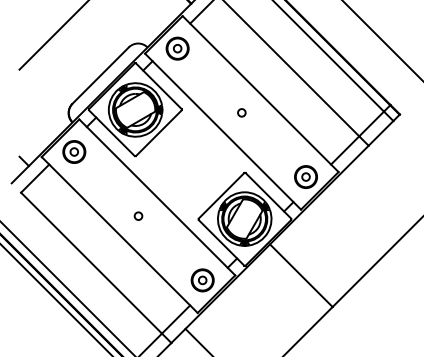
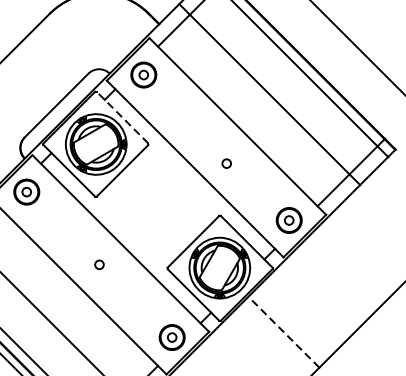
line: (158, 85) -> (122, 116), solid -> dashed
circle: (241, 112) -> (226, 163), moved
line: (300, 275) -> (282, 331), solid -> dashed

